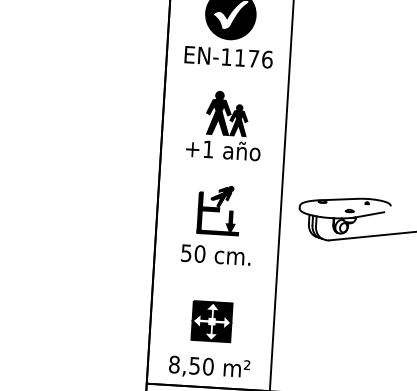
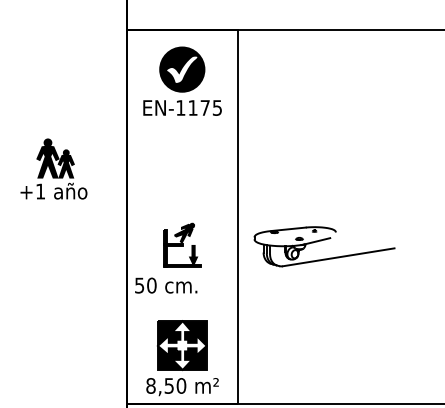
text: (267, 59) -> (217, 107), EN-1176 -> EN-1175
part: (224, 124) -> (53, 168), moved
text: (216, 254) -> (166, 285), moved
part: (211, 320) -> (181, 344), size x1.4

